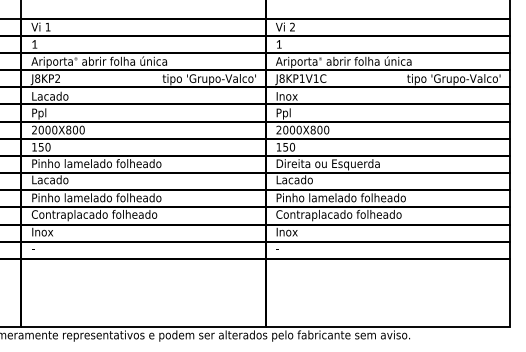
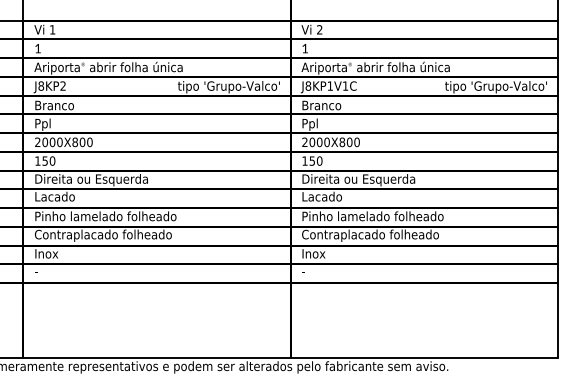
text: (50, 96) -> (55, 105), Lacado -> Branco
text: (295, 96) -> (322, 105), Inox -> Branco
text: (97, 165) -> (106, 180), Pinho lamelado folheado -> Direita ou Esquerda

